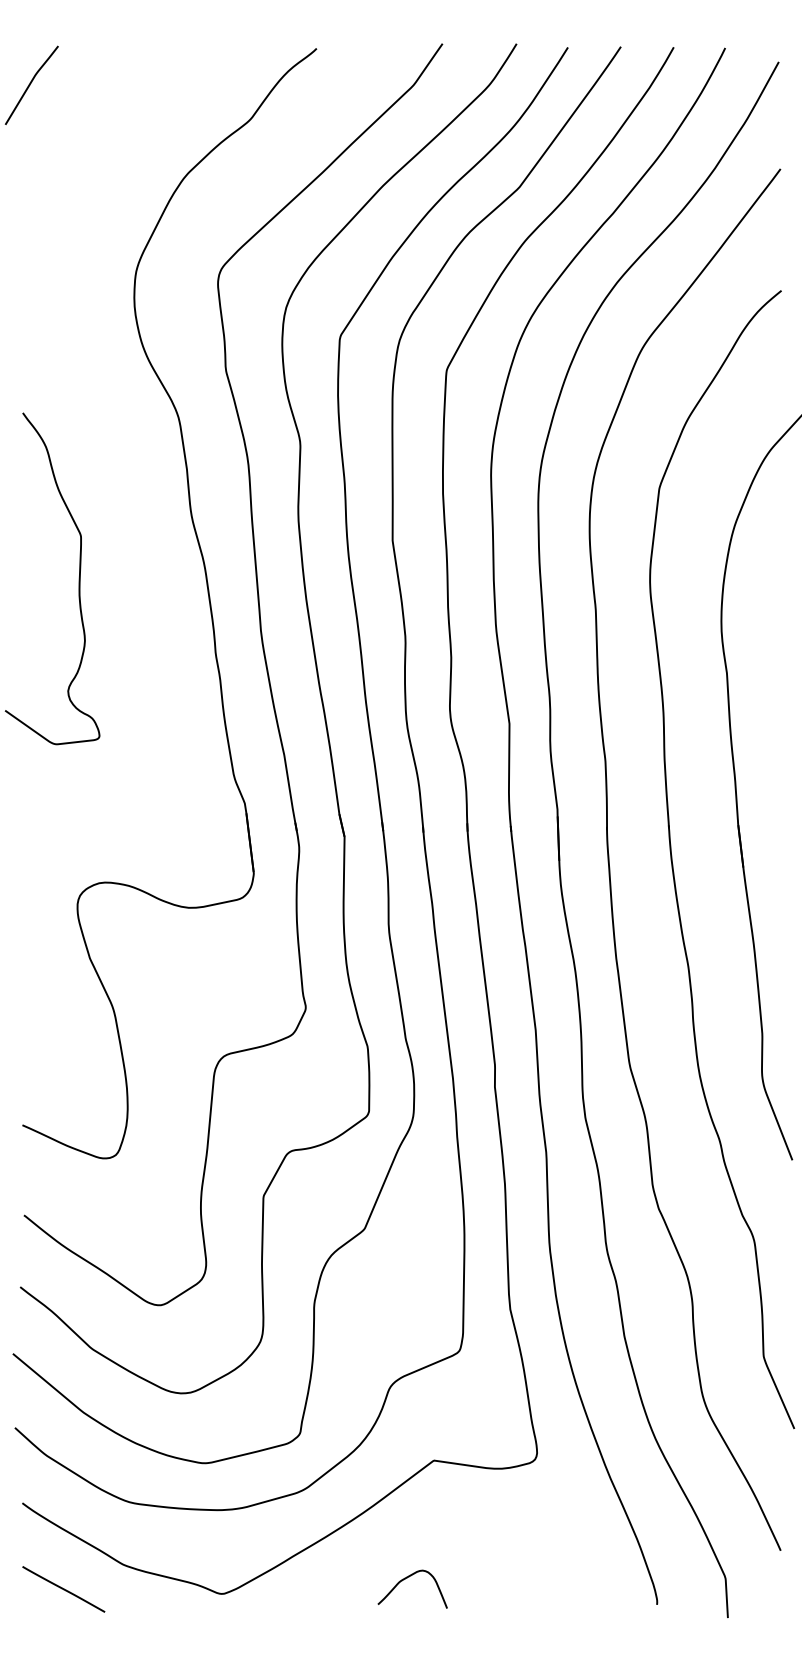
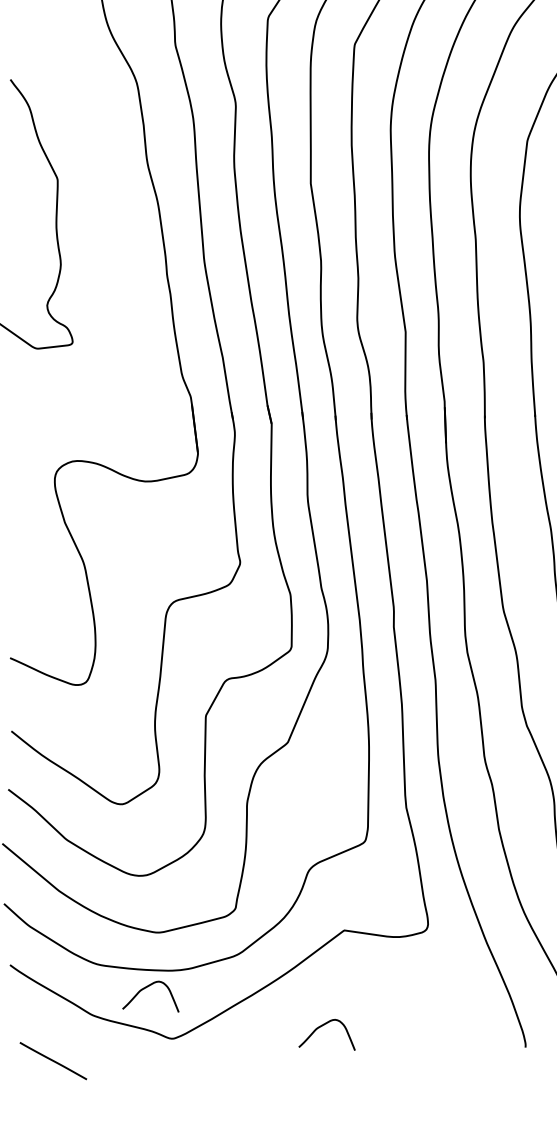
curve: (190, 1531) -> (146, 988), added
line: (63, 1589) -> (53, 1061), moved

